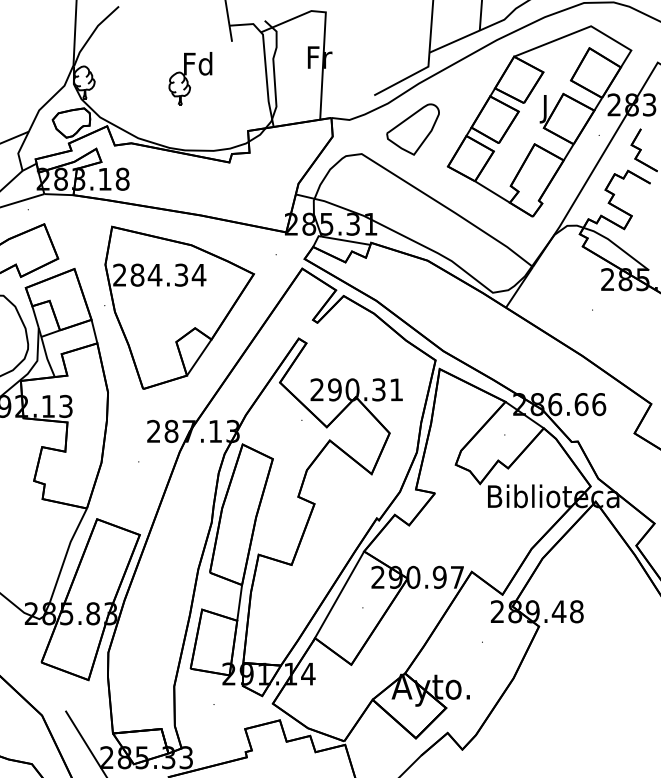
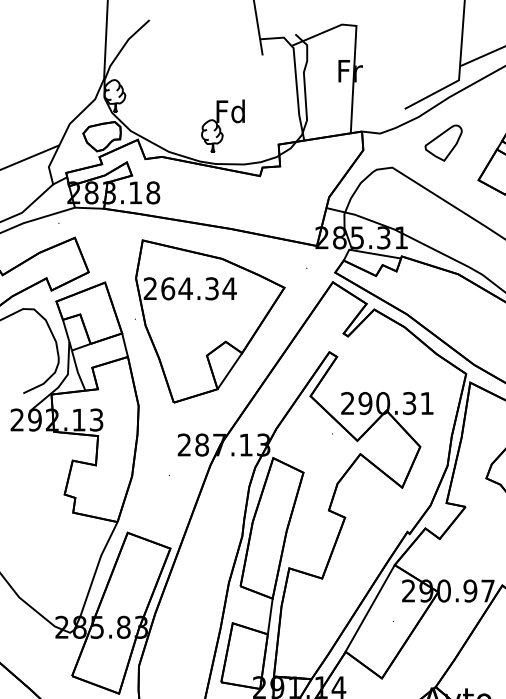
part: (190, 78) -> (223, 126), moved
part: (412, 129) -> (443, 143), size x0.7
text: (137, 274) -> (168, 288), 284.34 -> 264.34

